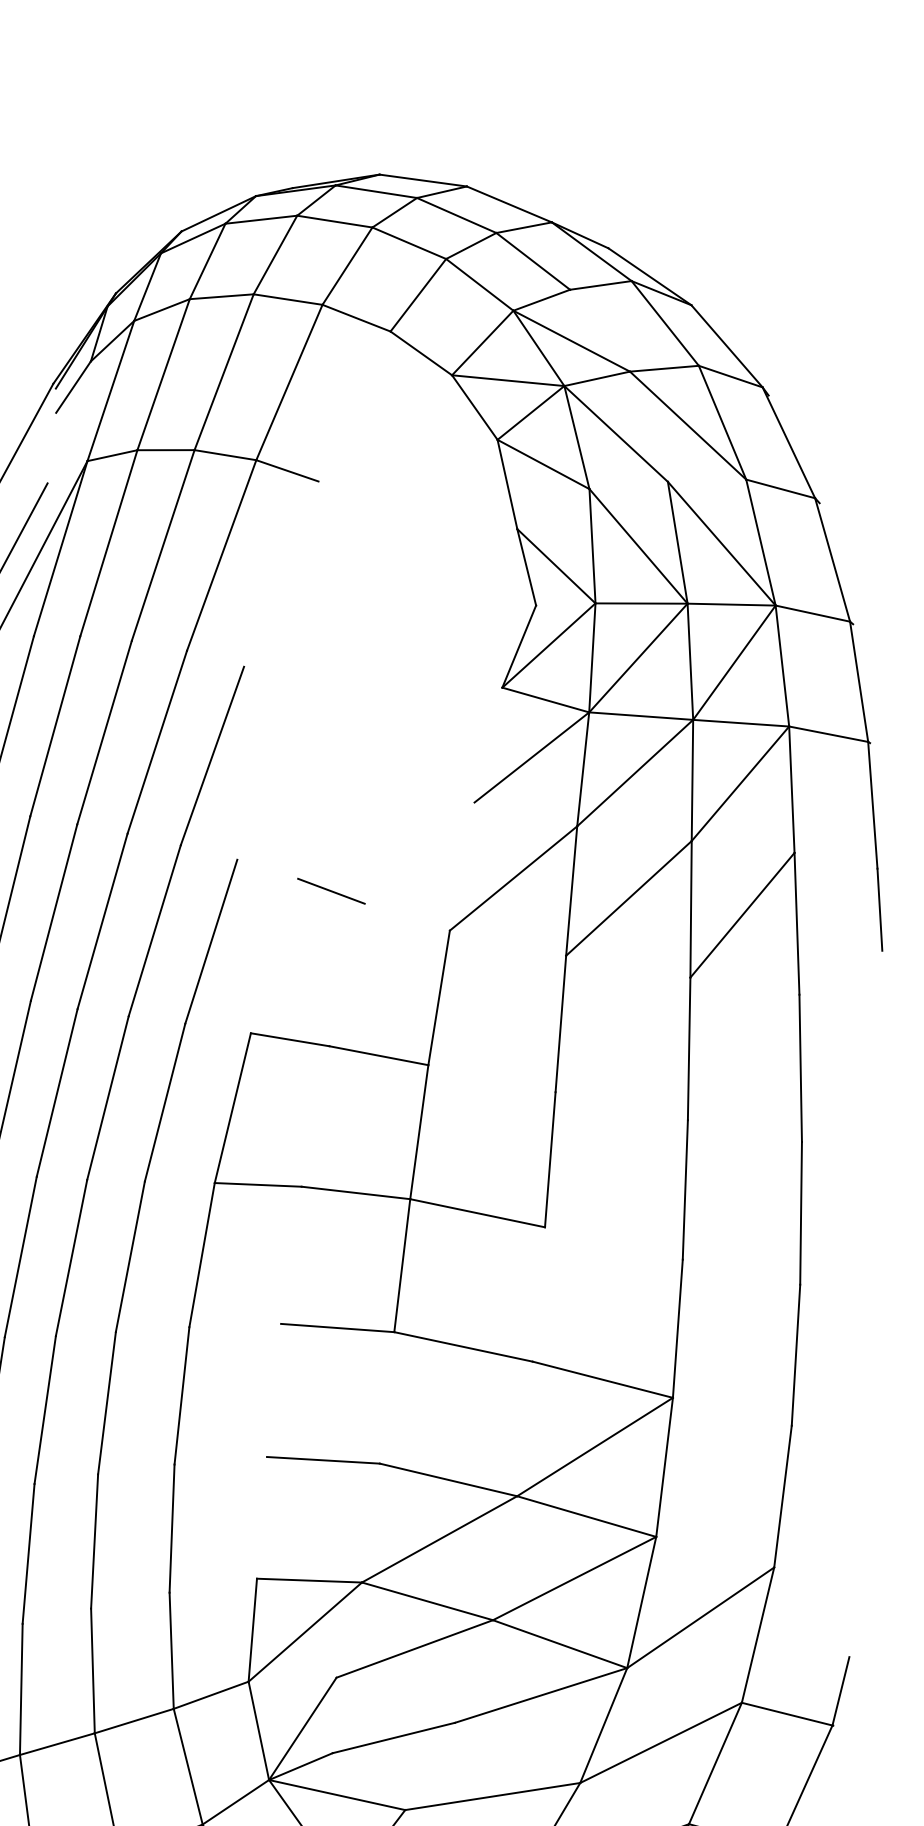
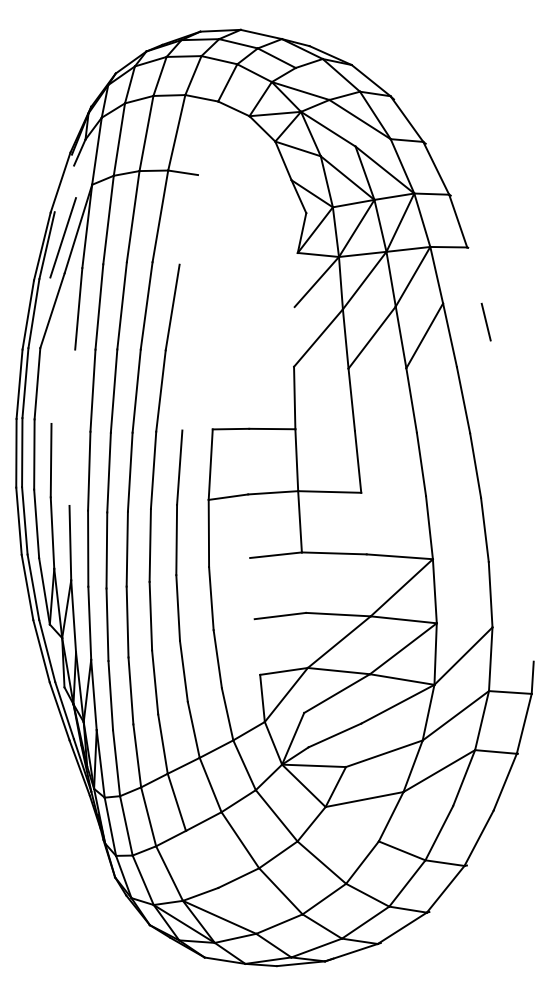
line: (872, 804) -> (474, 275), removed
line: (331, 890) -> (237, 358), removed
line: (211, 942) -> (187, 391), removed

